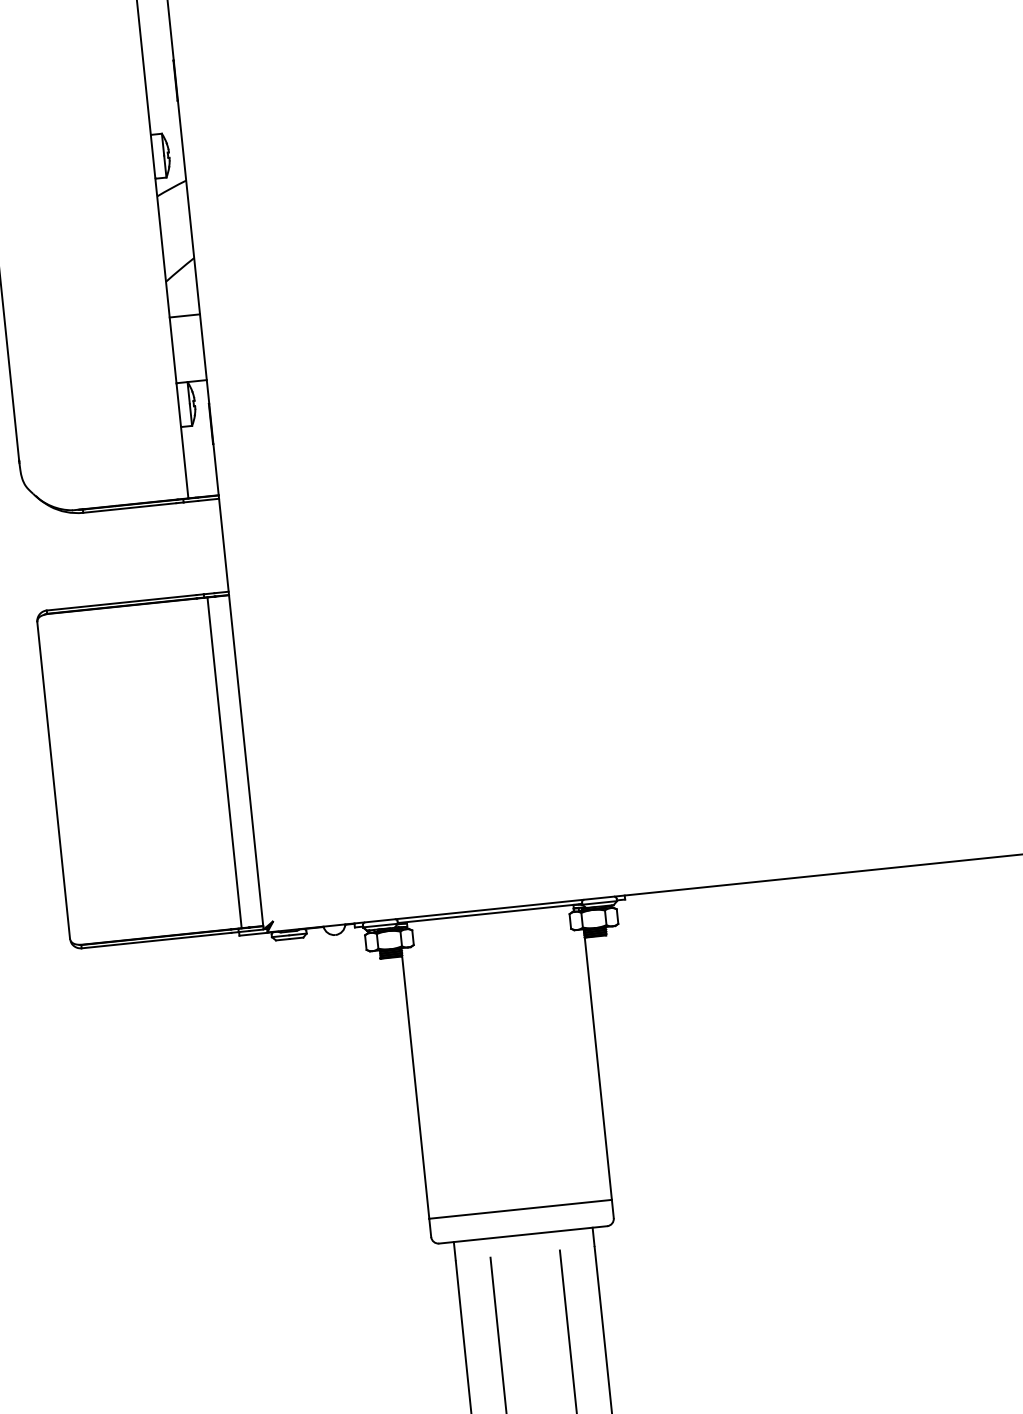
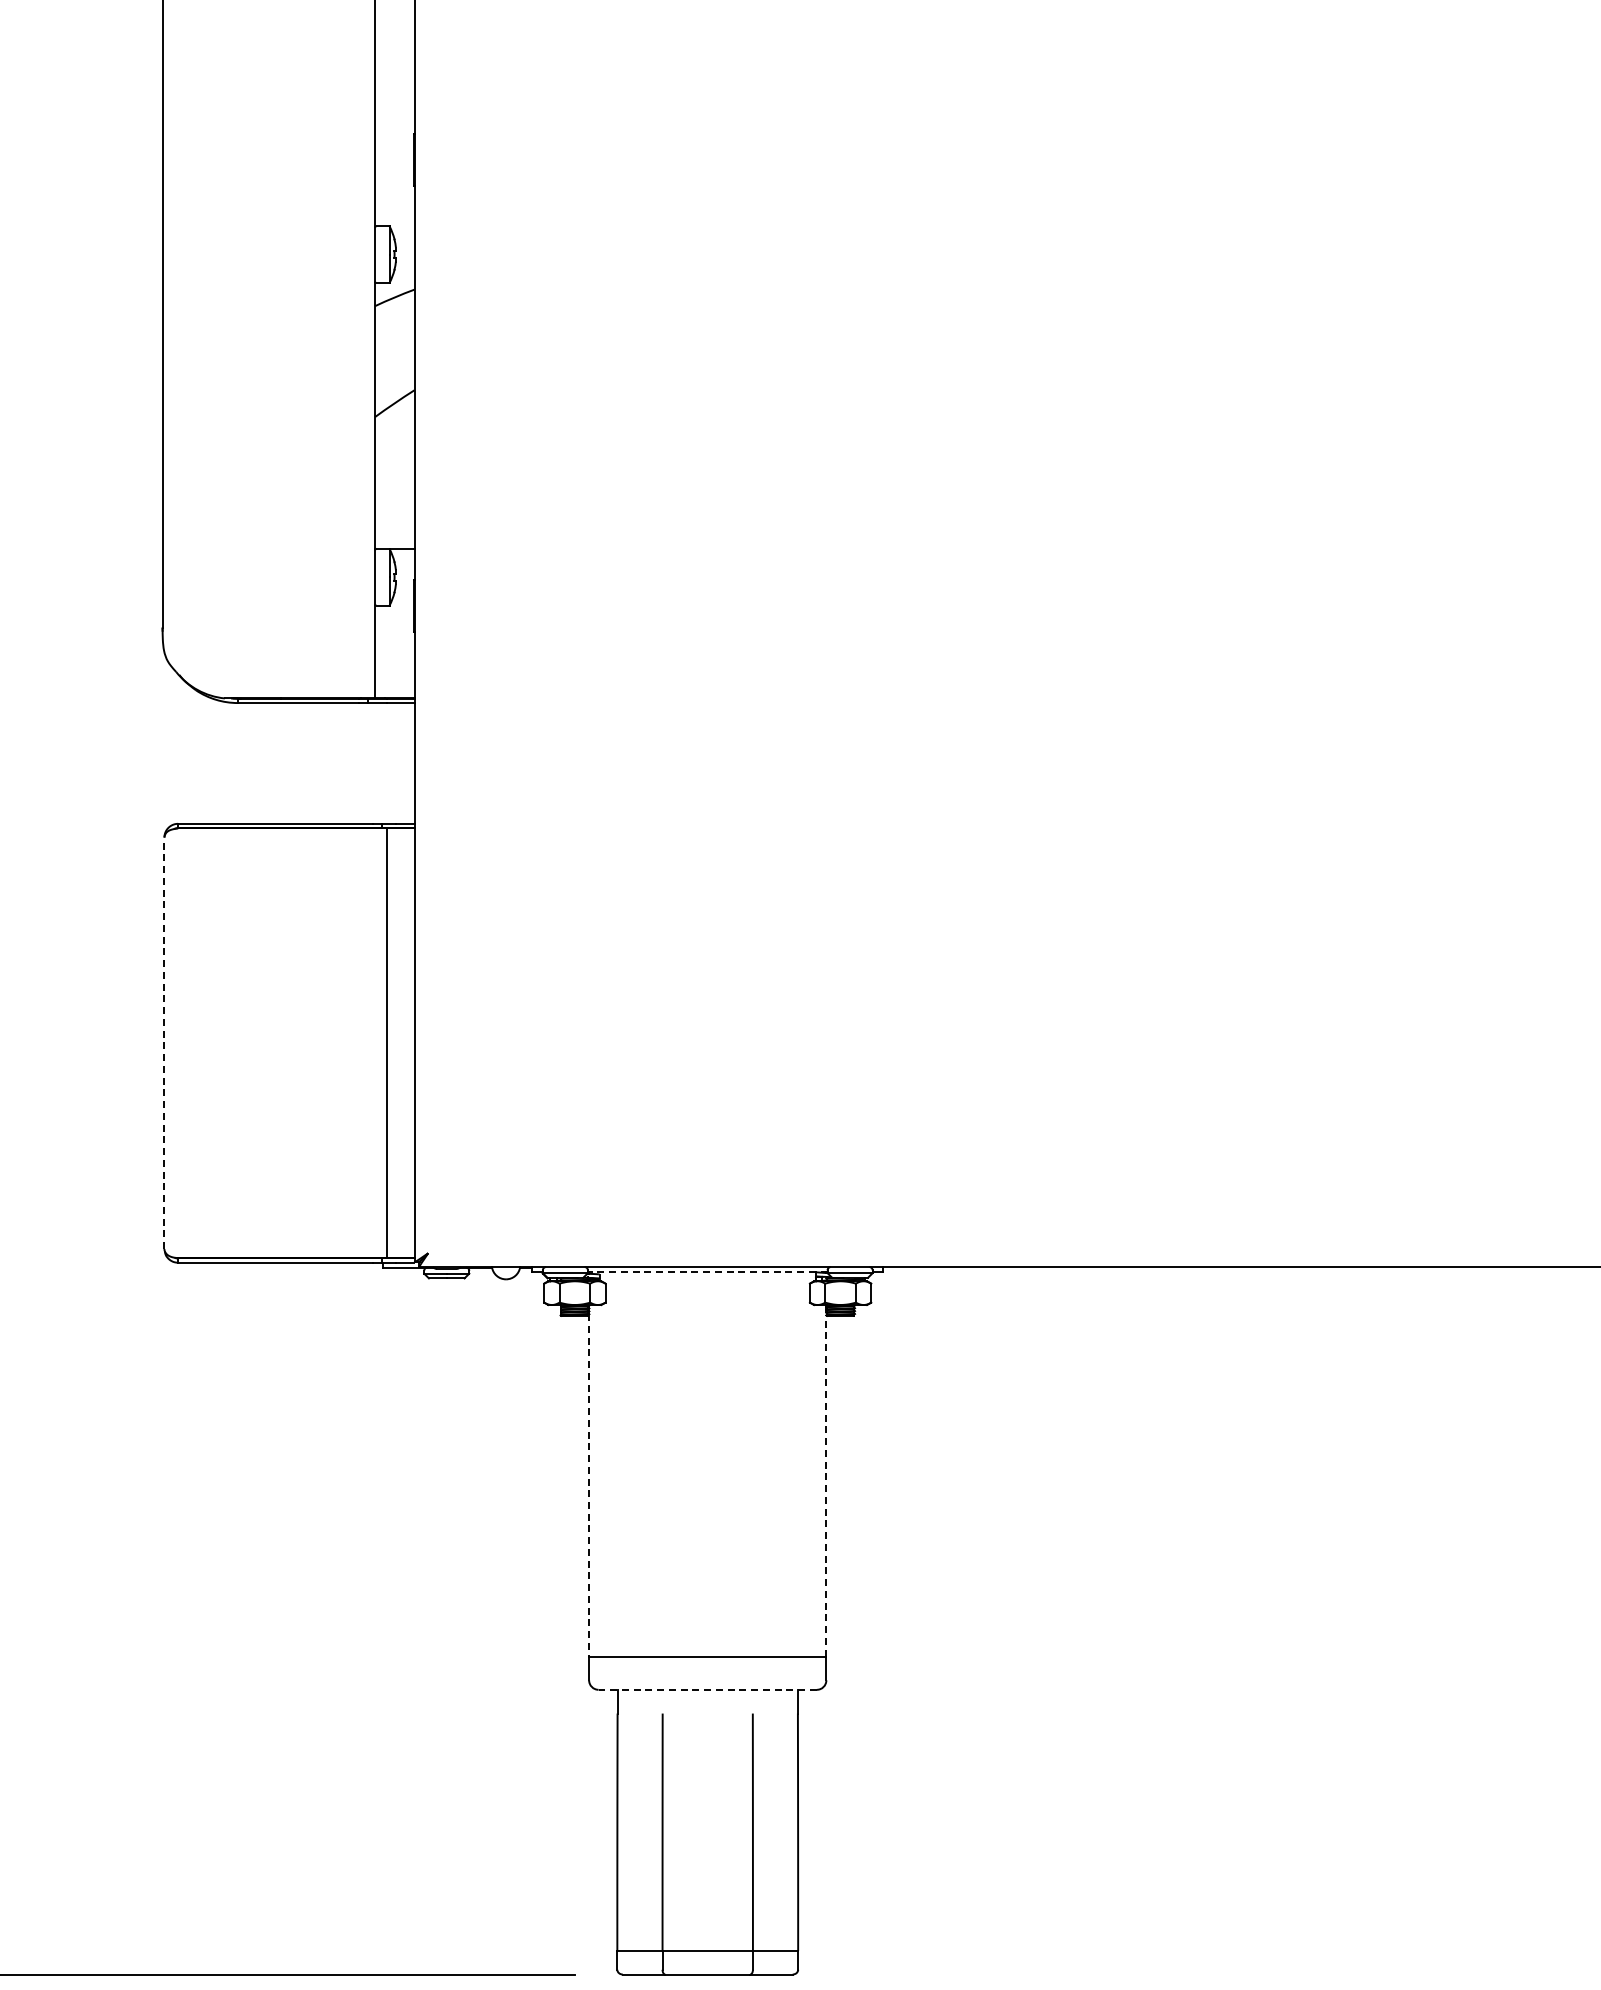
line: (184, 316) -> (394, 463), removed
line: (53, 780) -> (164, 1043), solid -> dashed
line: (489, 913) -> (707, 1272), solid -> dashed
line: (598, 1068) -> (826, 1486), solid -> dashed
line: (415, 1087) -> (589, 1485), solid -> dashed
line: (523, 1234) -> (707, 1689), solid -> dashed

